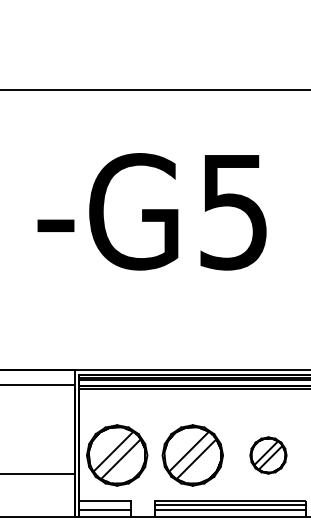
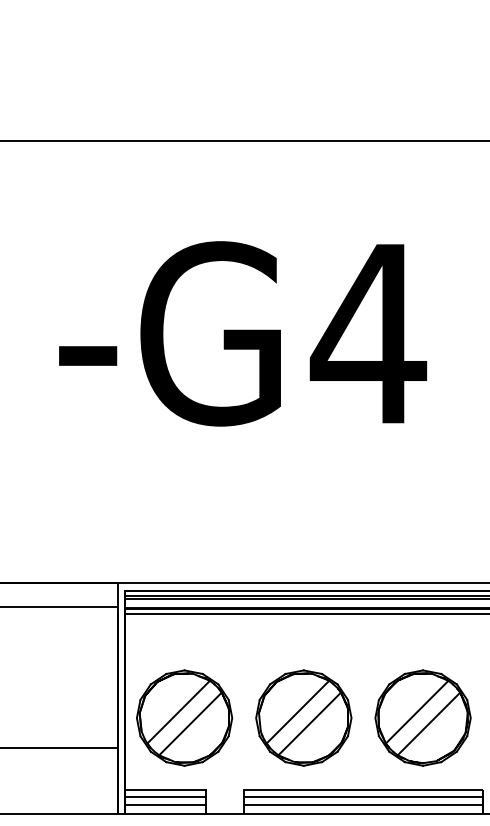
text: (233, 212) -> (367, 334), -G5 -> -G4
part: (268, 455) -> (423, 718), size x1.67
line: (104, 505) -> (164, 796), added

